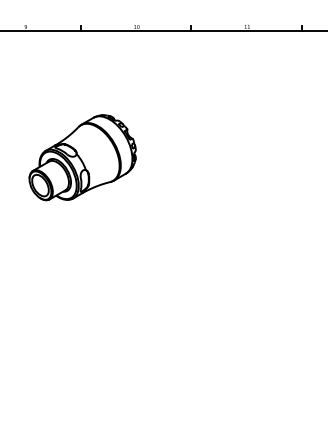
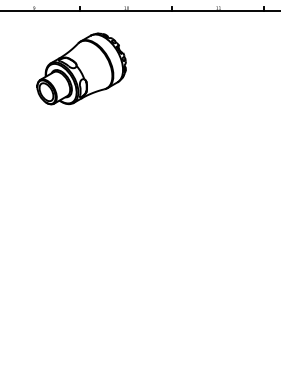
part: (82, 157) -> (81, 68), moved

